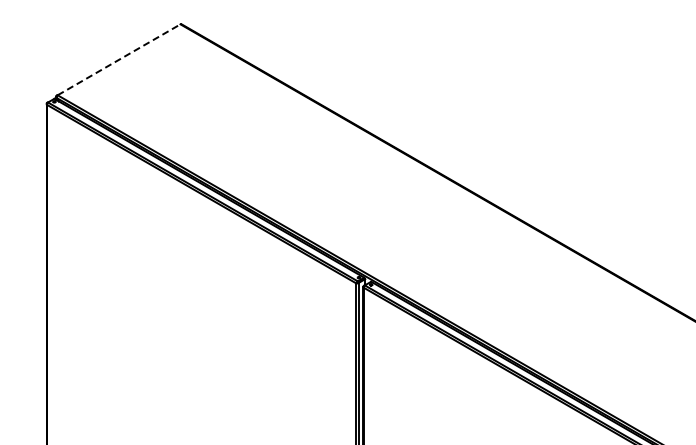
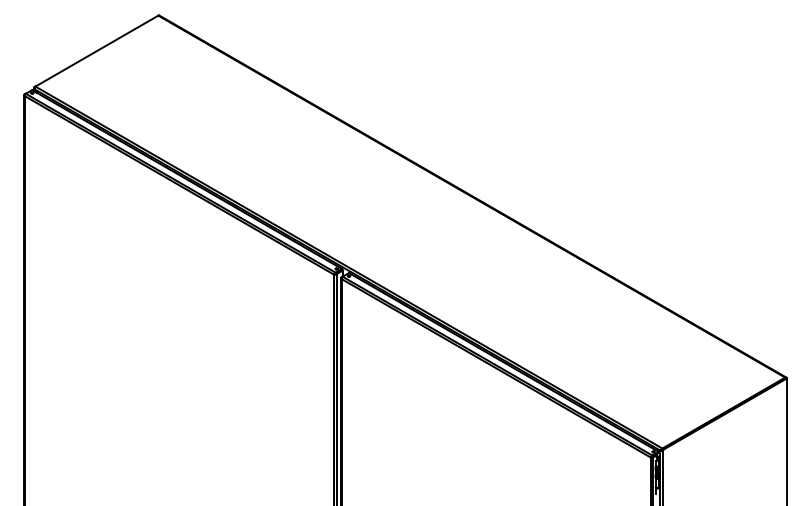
line: (118, 60) -> (96, 51), dashed -> solid

